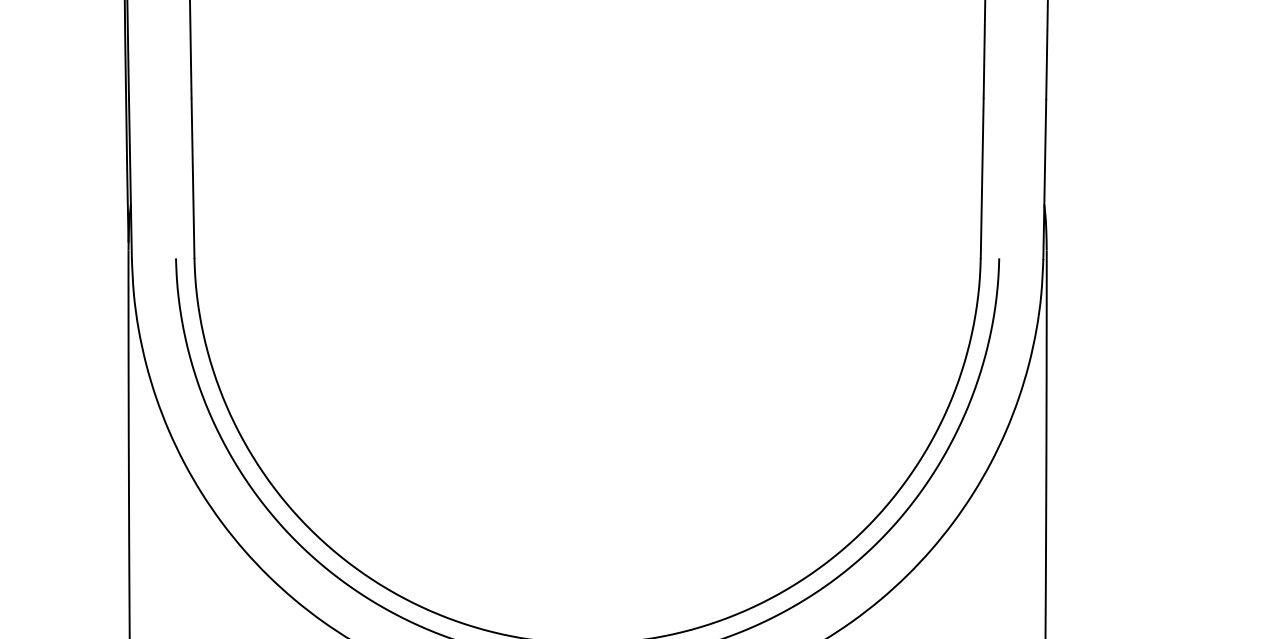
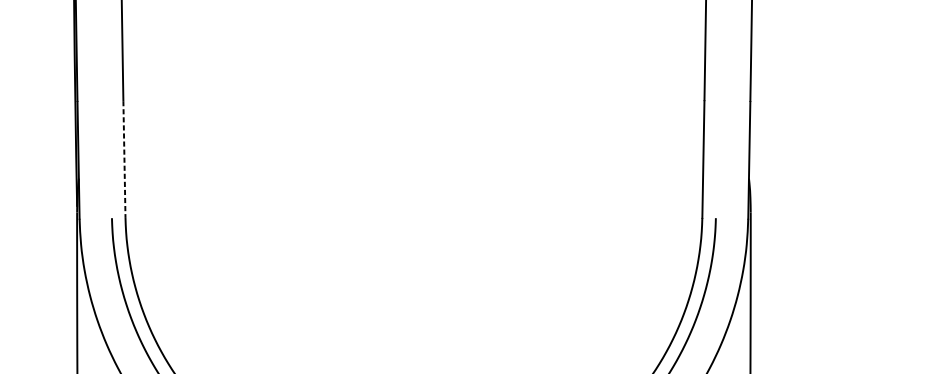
line: (193, 178) -> (124, 159), solid -> dashed

